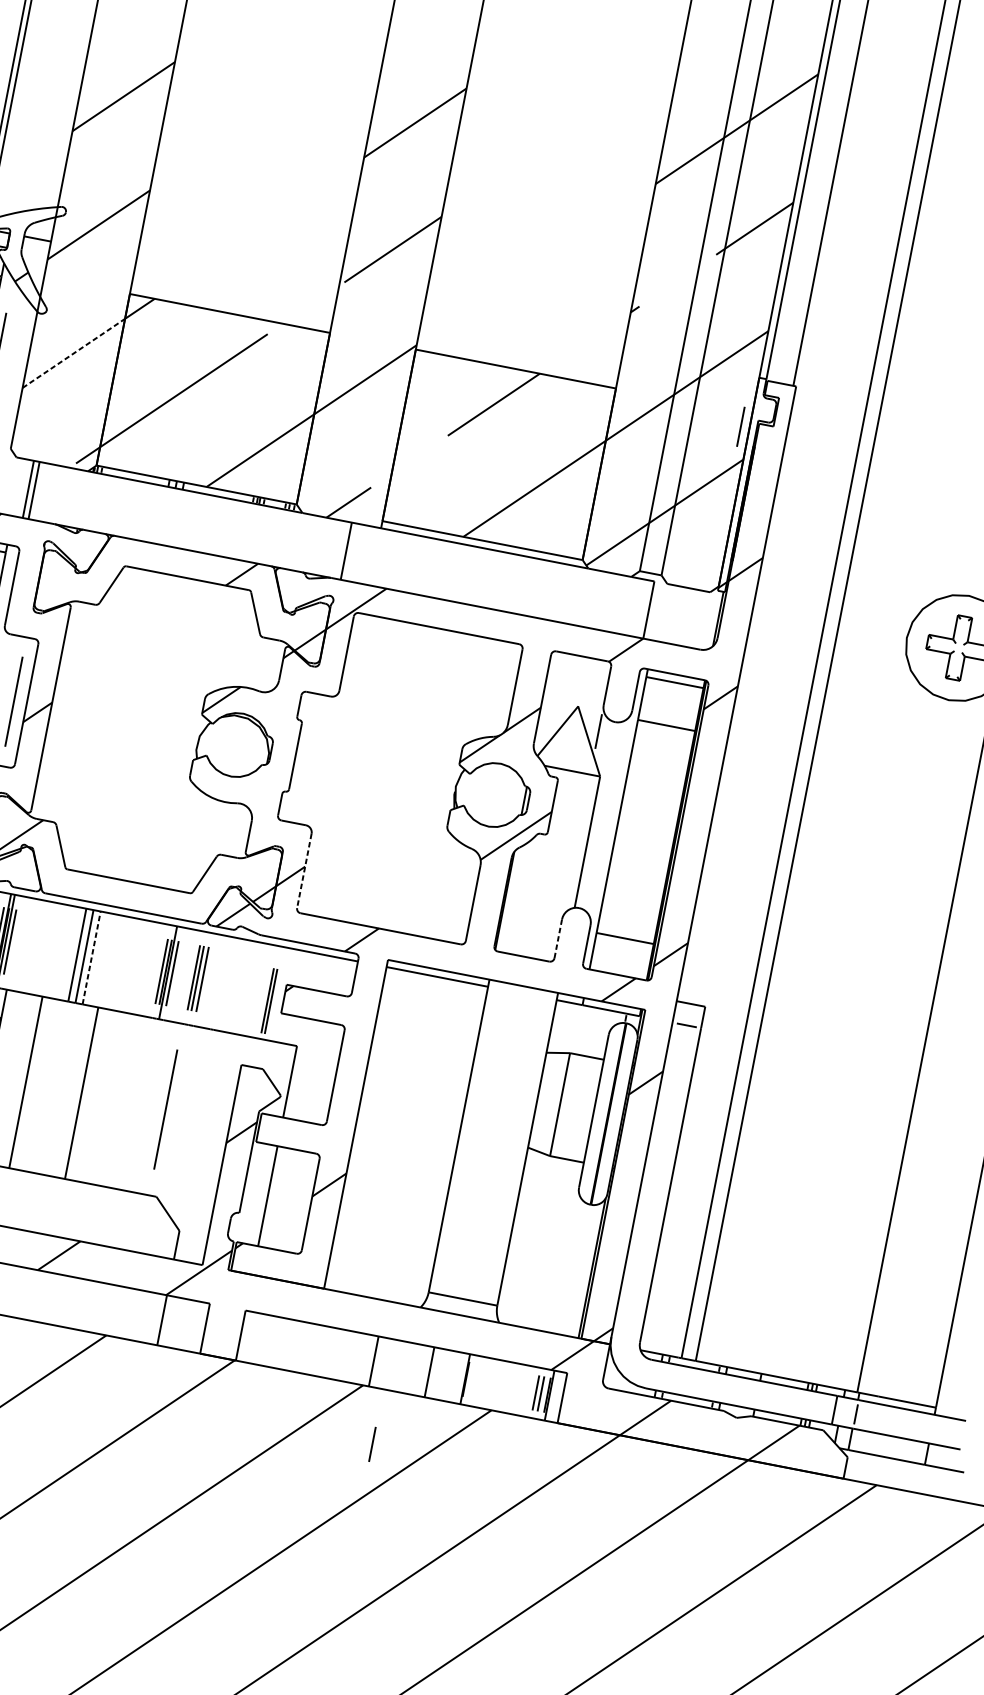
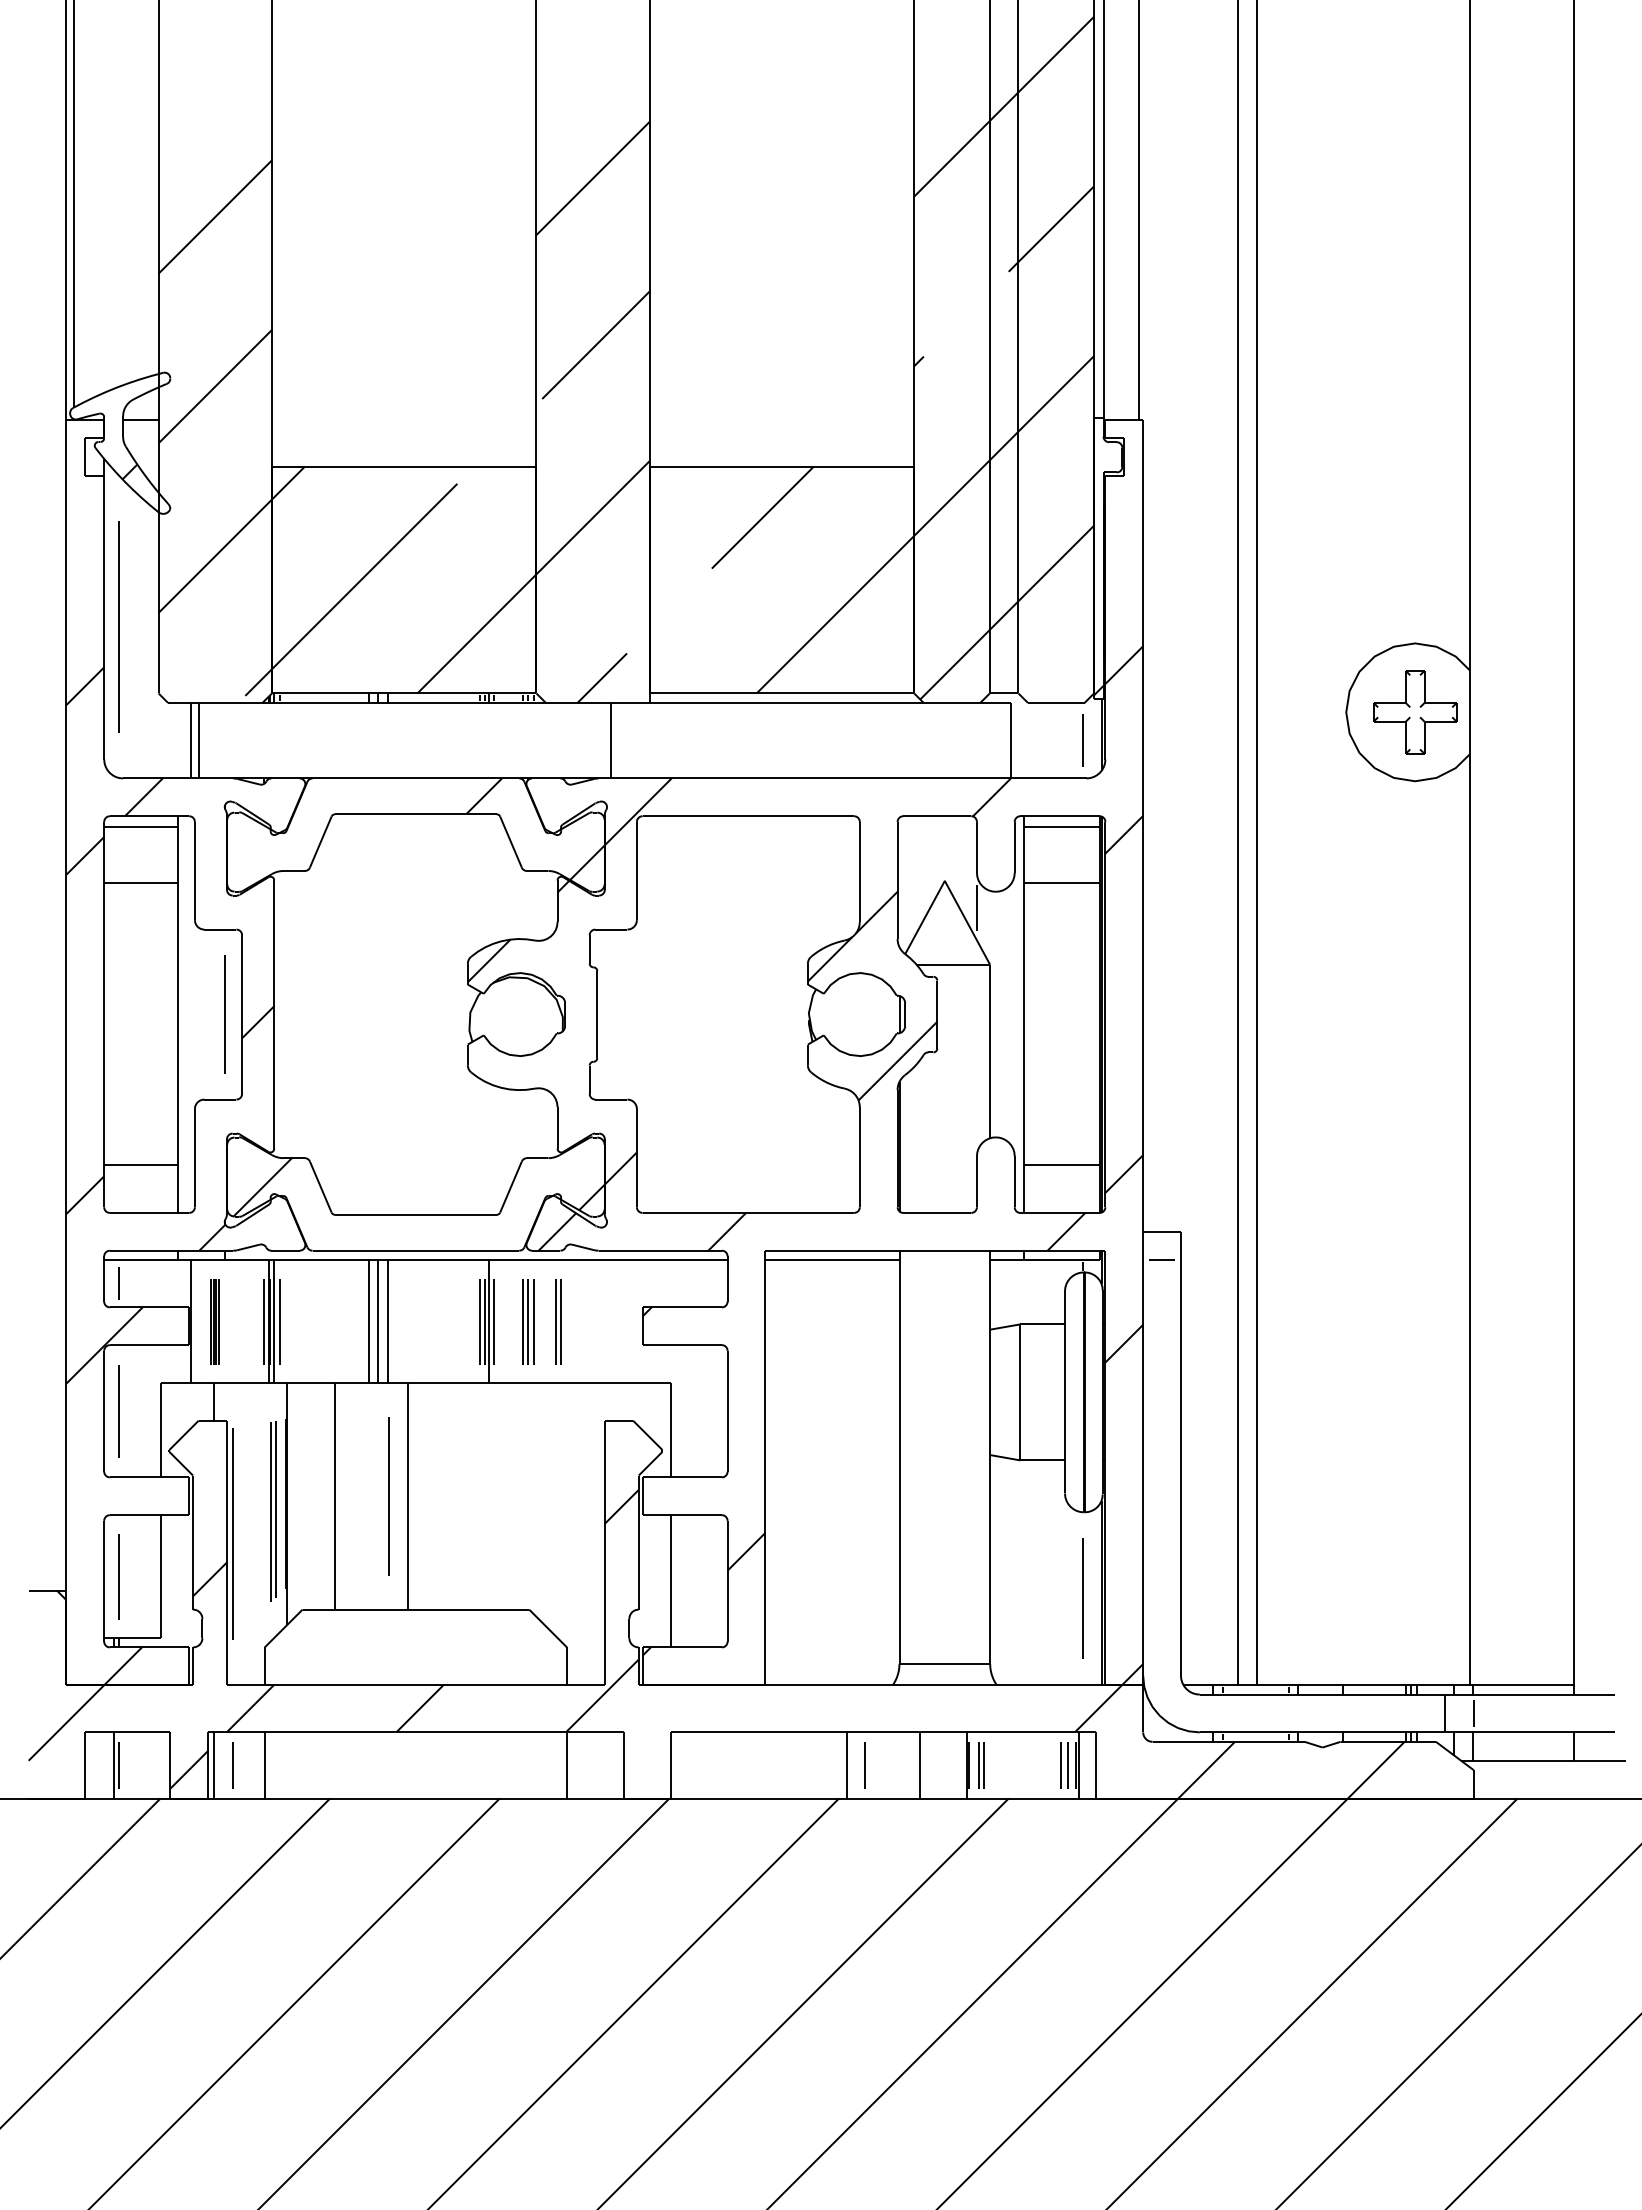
line: (74, 352) -> (215, 555), dashed -> solid
line: (740, 426) -> (1082, 740), moved
line: (304, 871) -> (636, 1158), dashed -> solid
line: (557, 938) -> (976, 1181), dashed -> solid
line: (91, 957) -> (387, 1321), dashed -> solid
part: (269, 1001) -> (558, 1321), moved
line: (165, 1109) -> (388, 1496), moved
line: (576, 1269) -> (1082, 1598), added
part: (475, 1381) -> (981, 1765), added
line: (371, 1444) -> (864, 1765), moved

